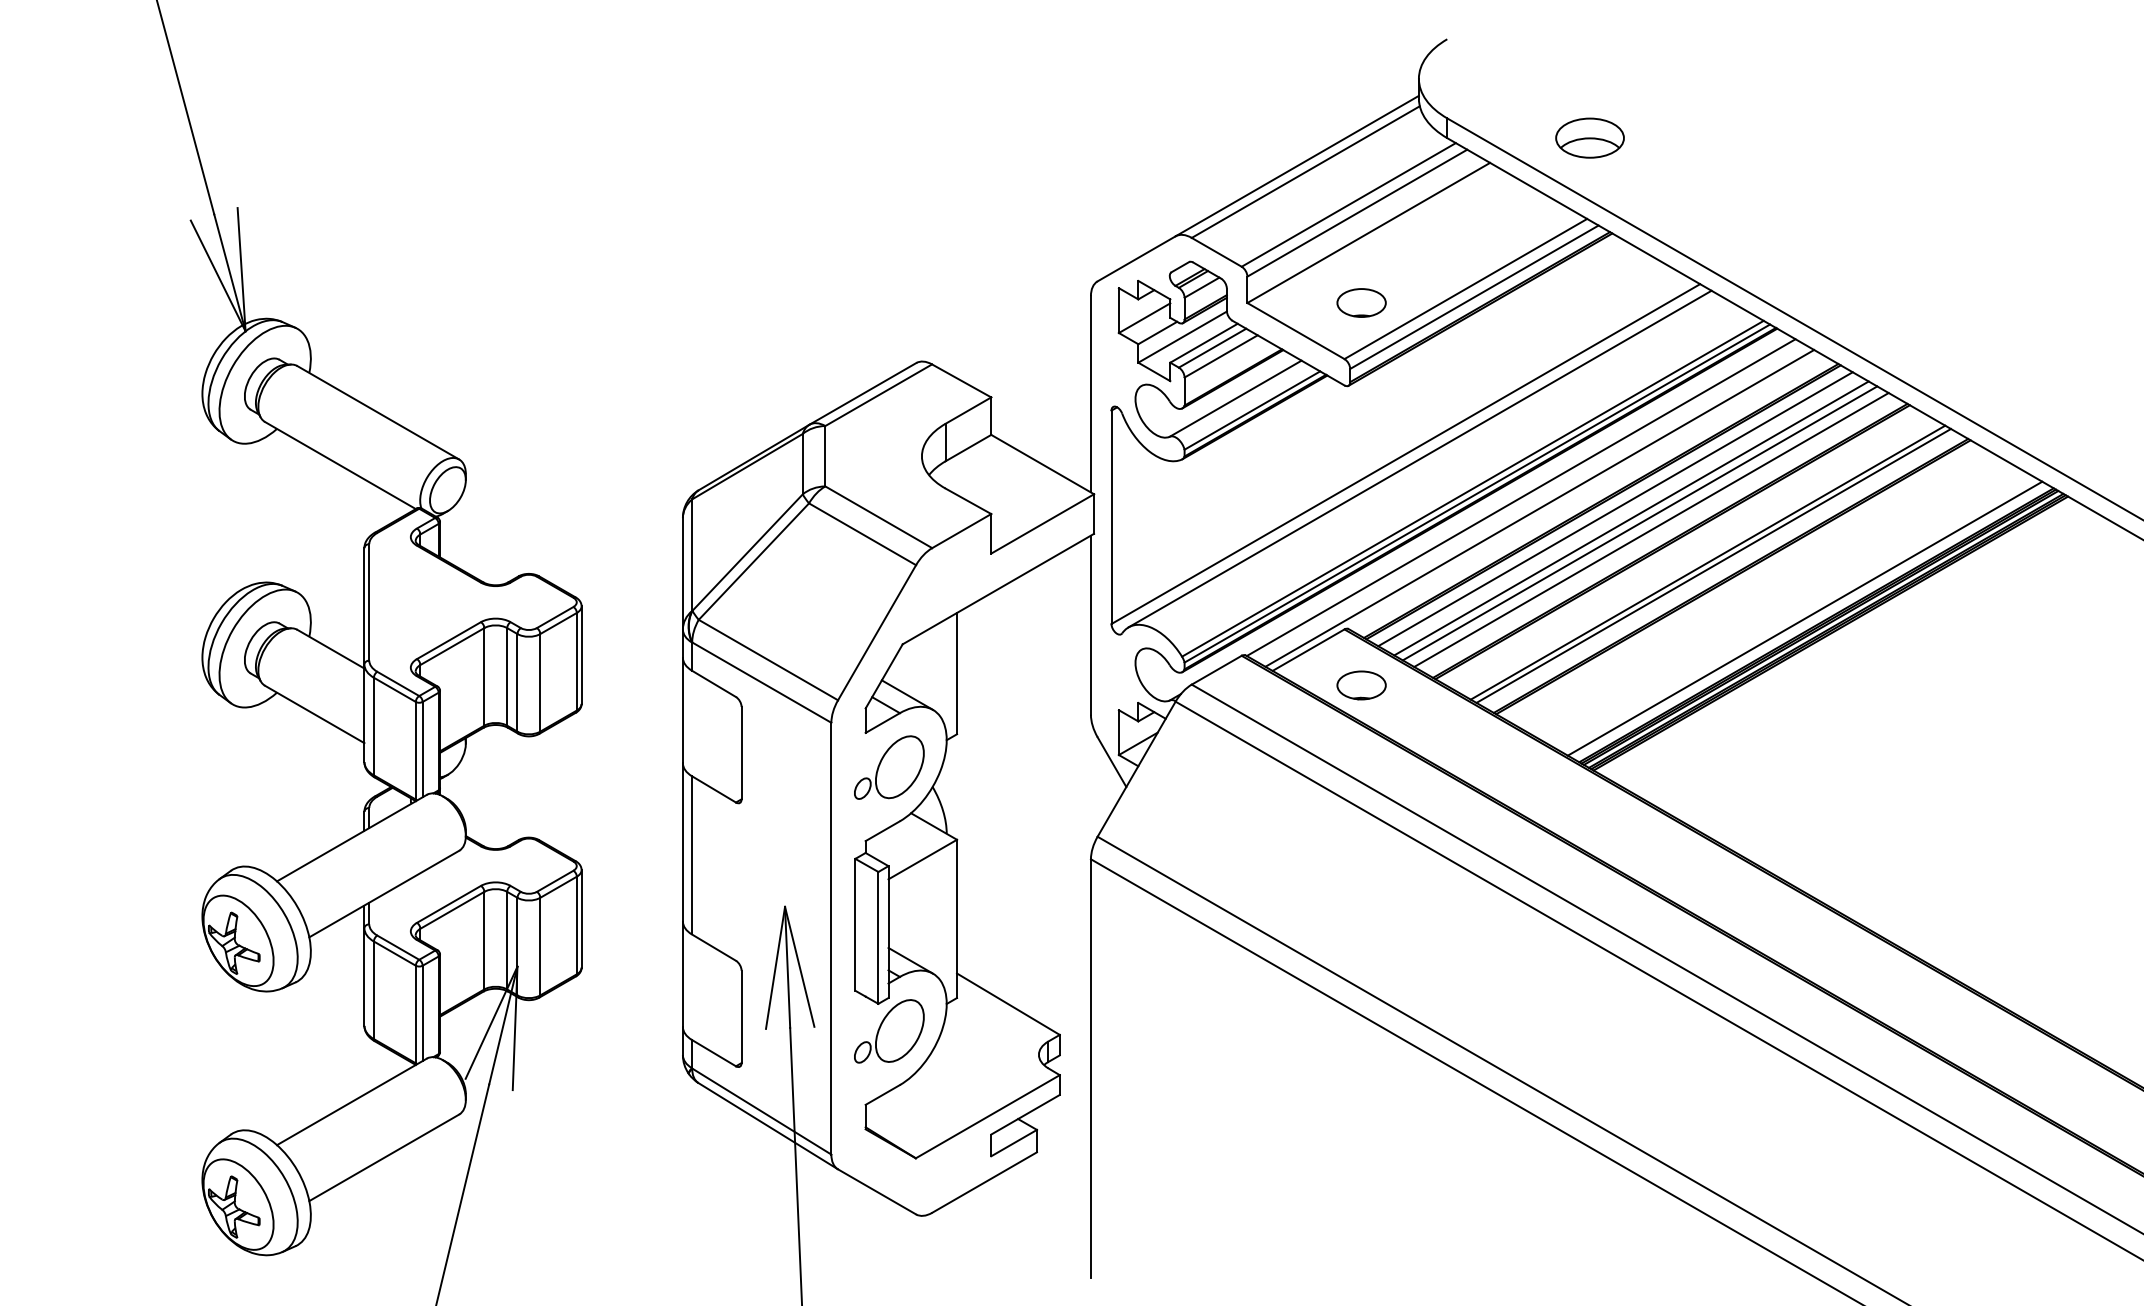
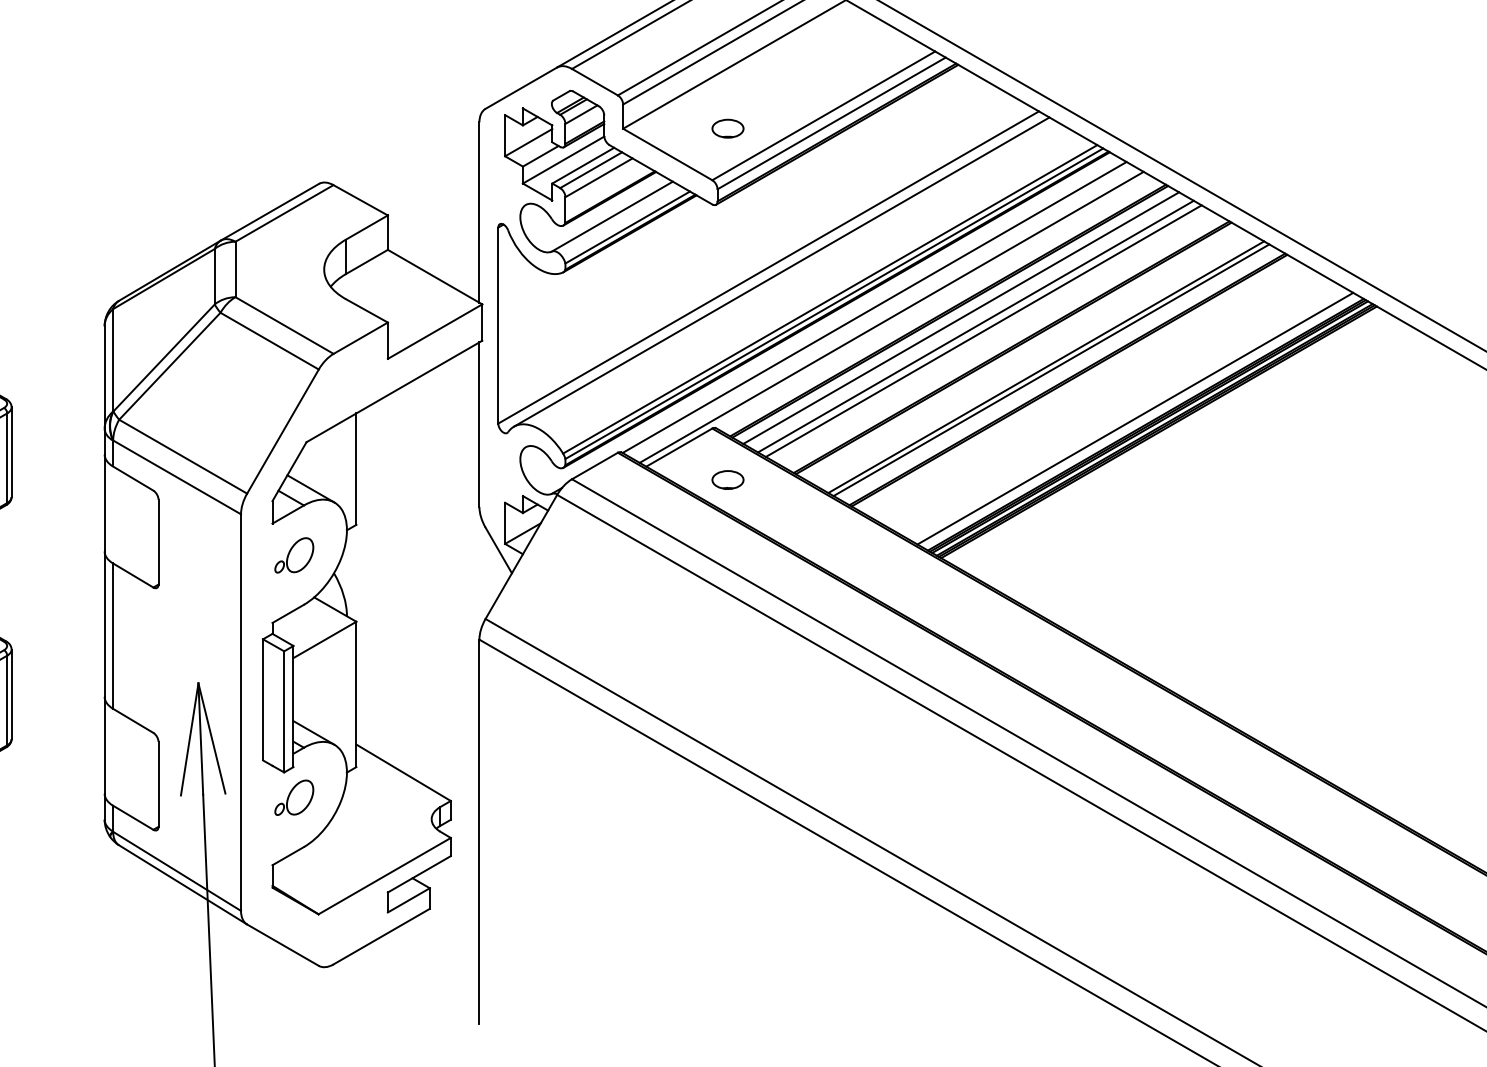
part: (1361, 302) -> (727, 128), size x0.7
line: (1651, 529) -> (994, 336), removed
part: (1361, 685) -> (727, 480), size x0.7
part: (889, 767) -> (294, 555), size x0.6
part: (889, 1031) -> (294, 797), size x0.6

